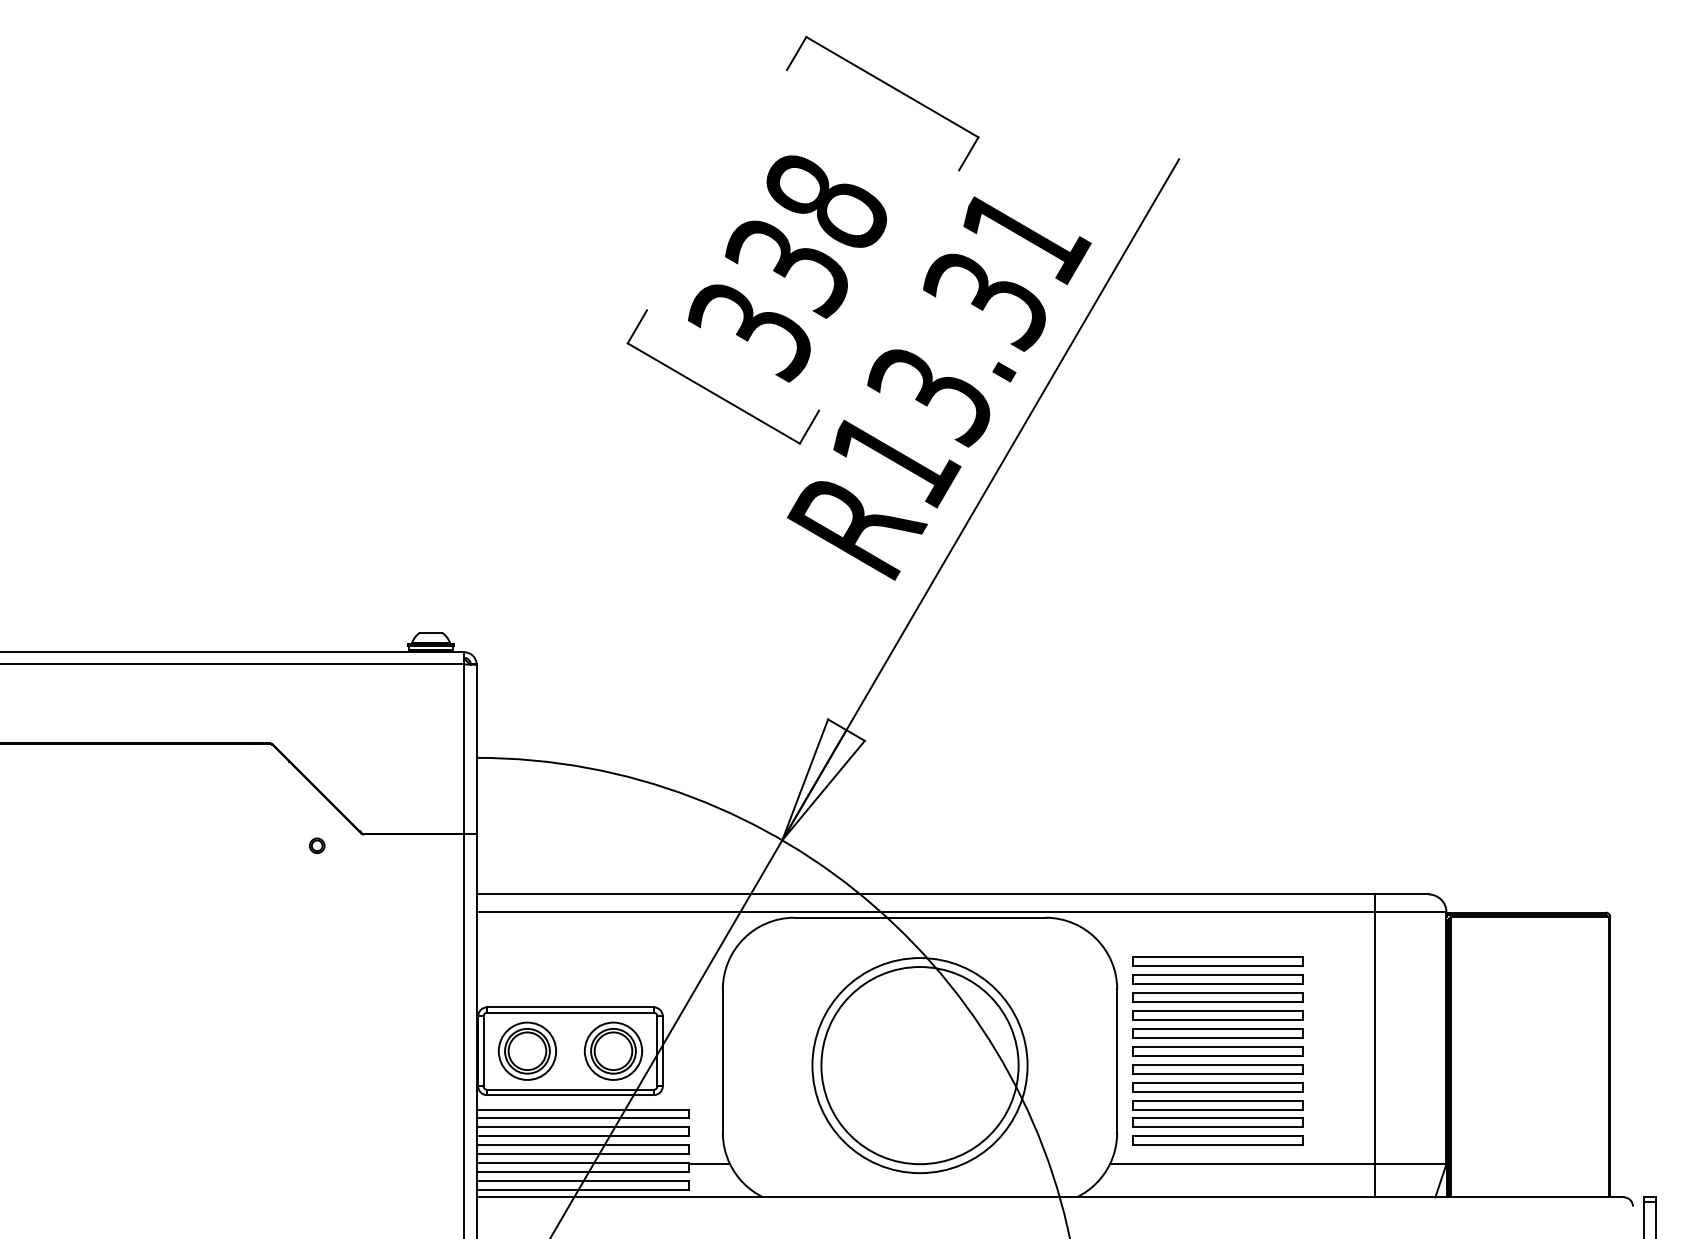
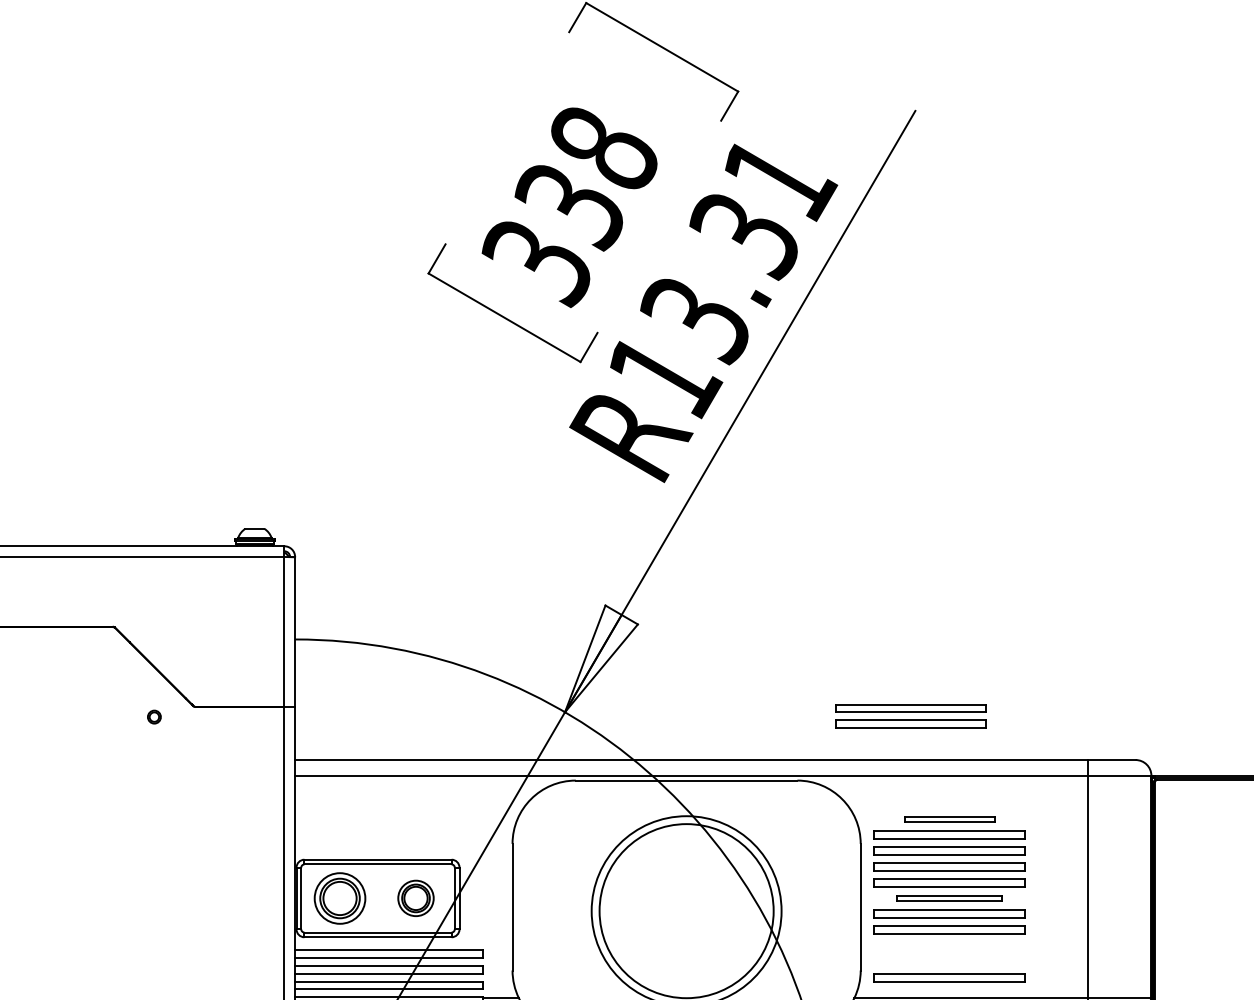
part: (1217, 961) -> (949, 819), size x0.6
part: (613, 1050) -> (416, 897), size x0.7
part: (1217, 1051) -> (949, 898), size x0.7
part: (1217, 1113) -> (910, 715), moved

